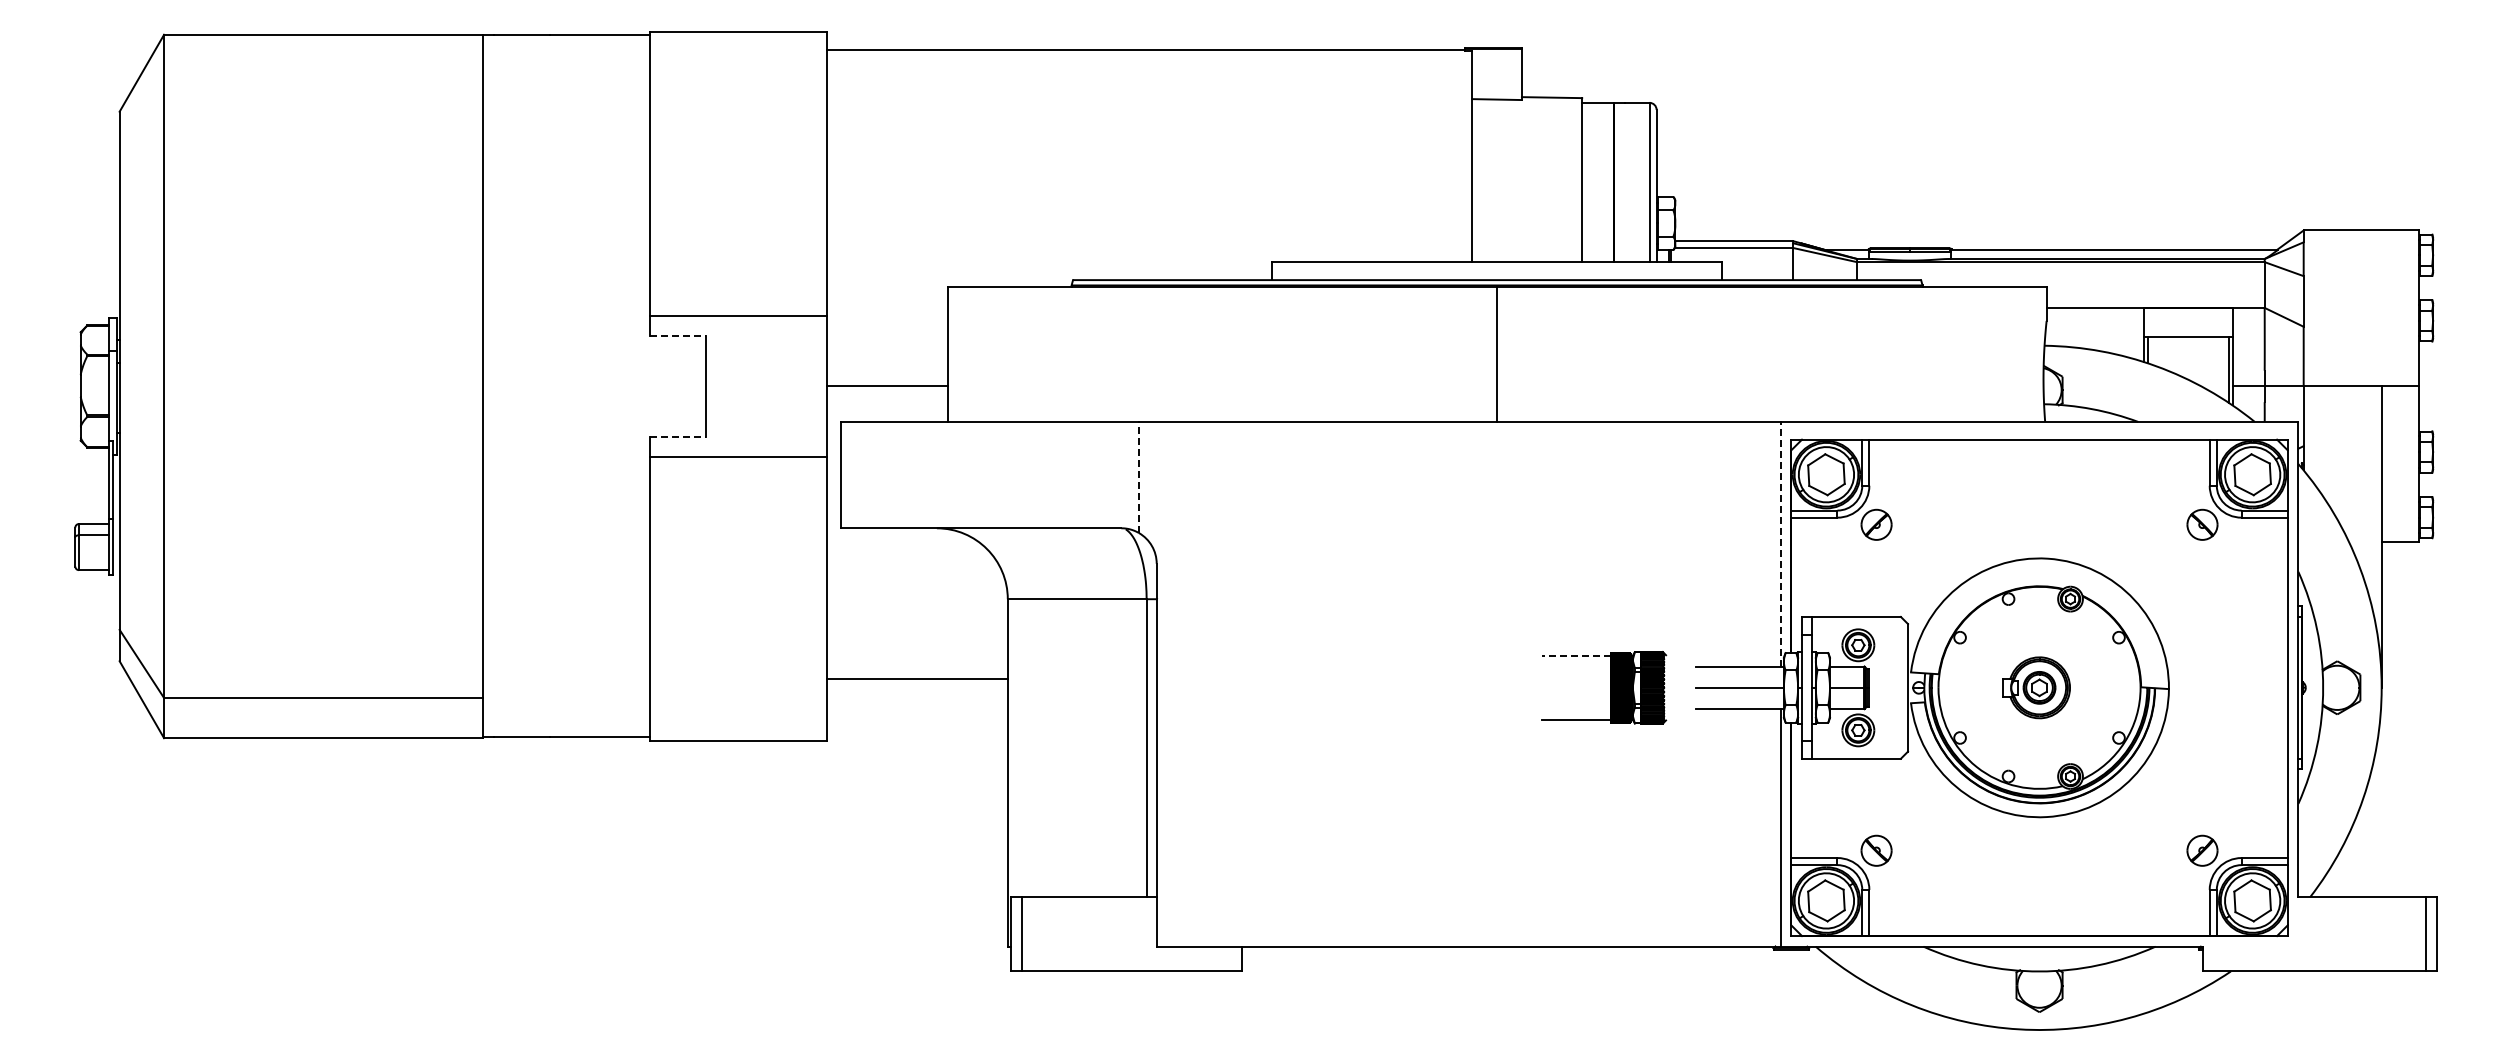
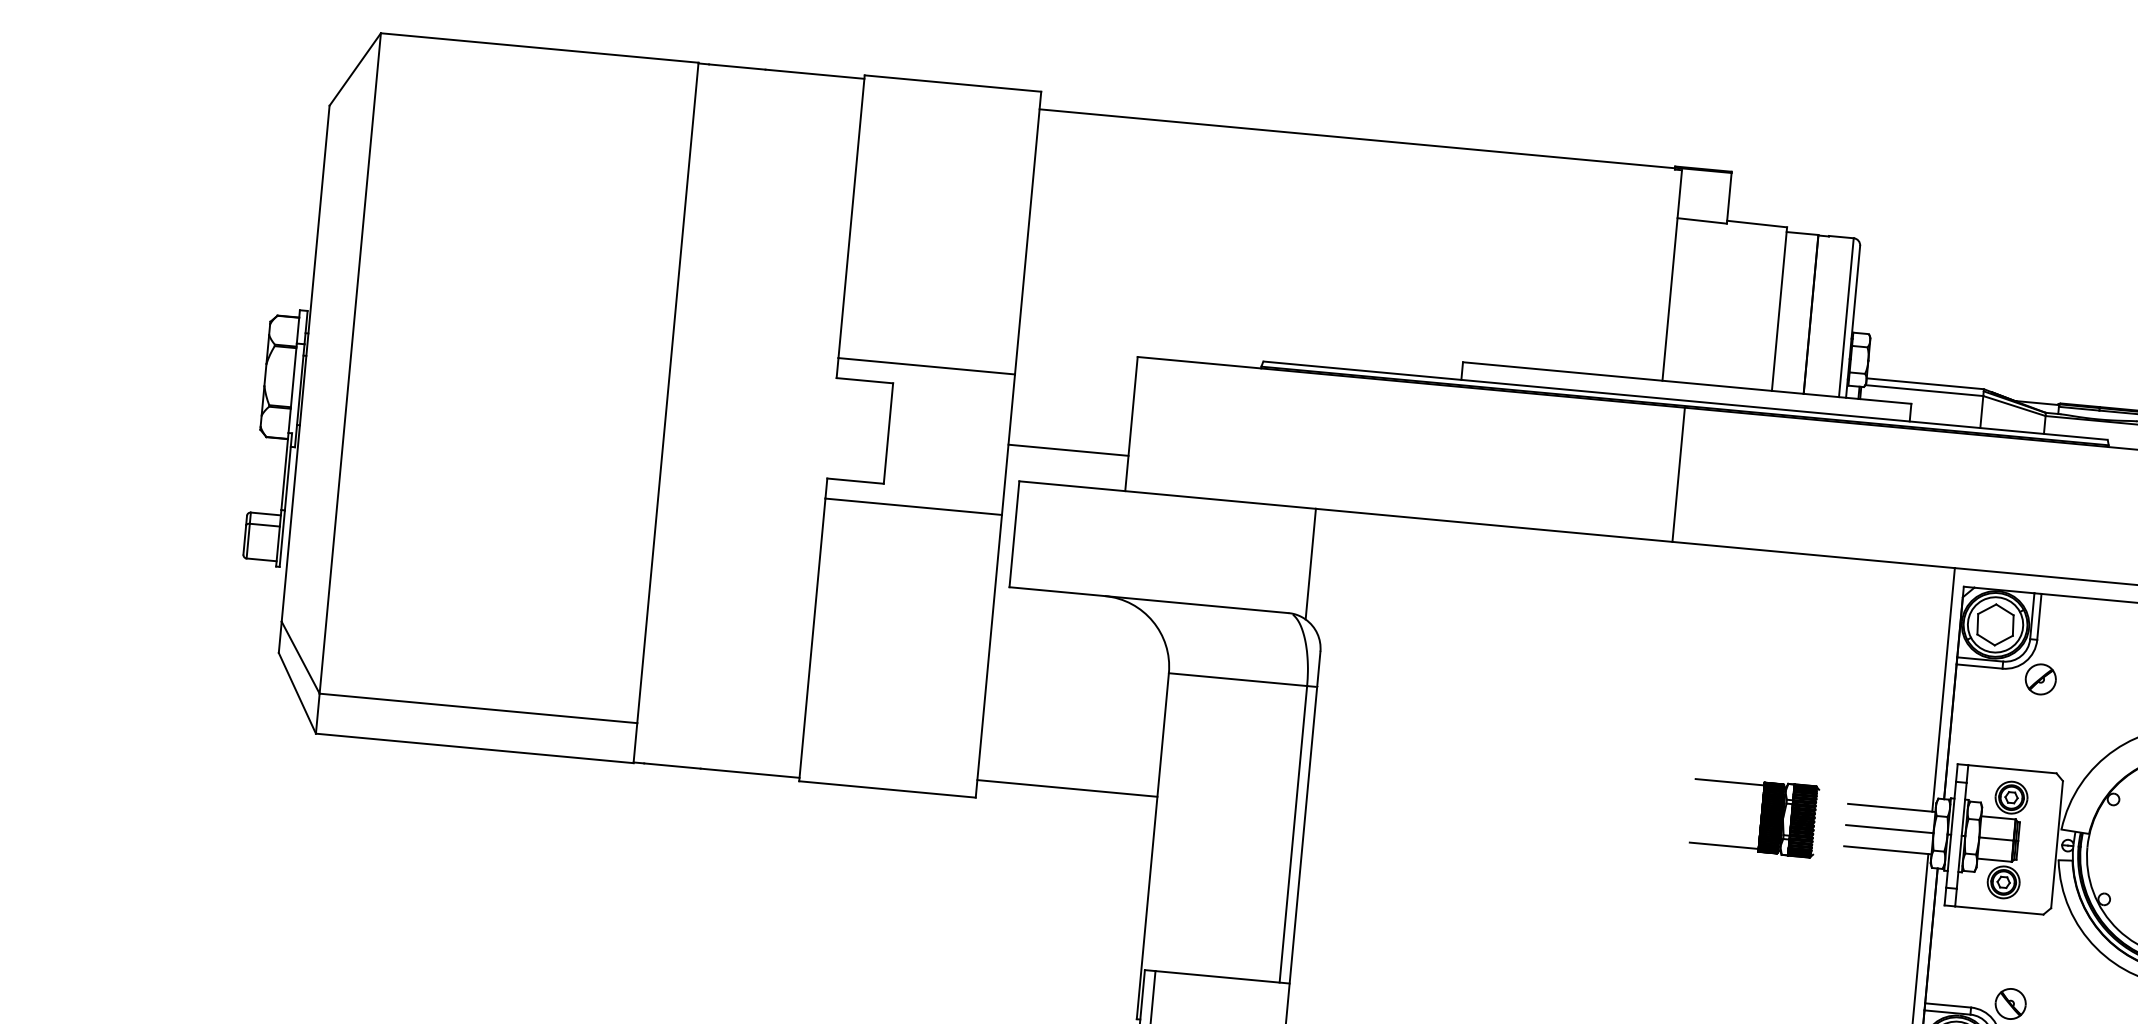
line: (678, 336) -> (865, 381), dashed -> solid
line: (678, 436) -> (856, 480), dashed -> solid
line: (1139, 477) -> (1311, 564), dashed -> solid
line: (1780, 543) -> (1943, 689), dashed -> solid
line: (1576, 655) -> (1729, 781), dashed -> solid
line: (916, 679) -> (1066, 788), moved

